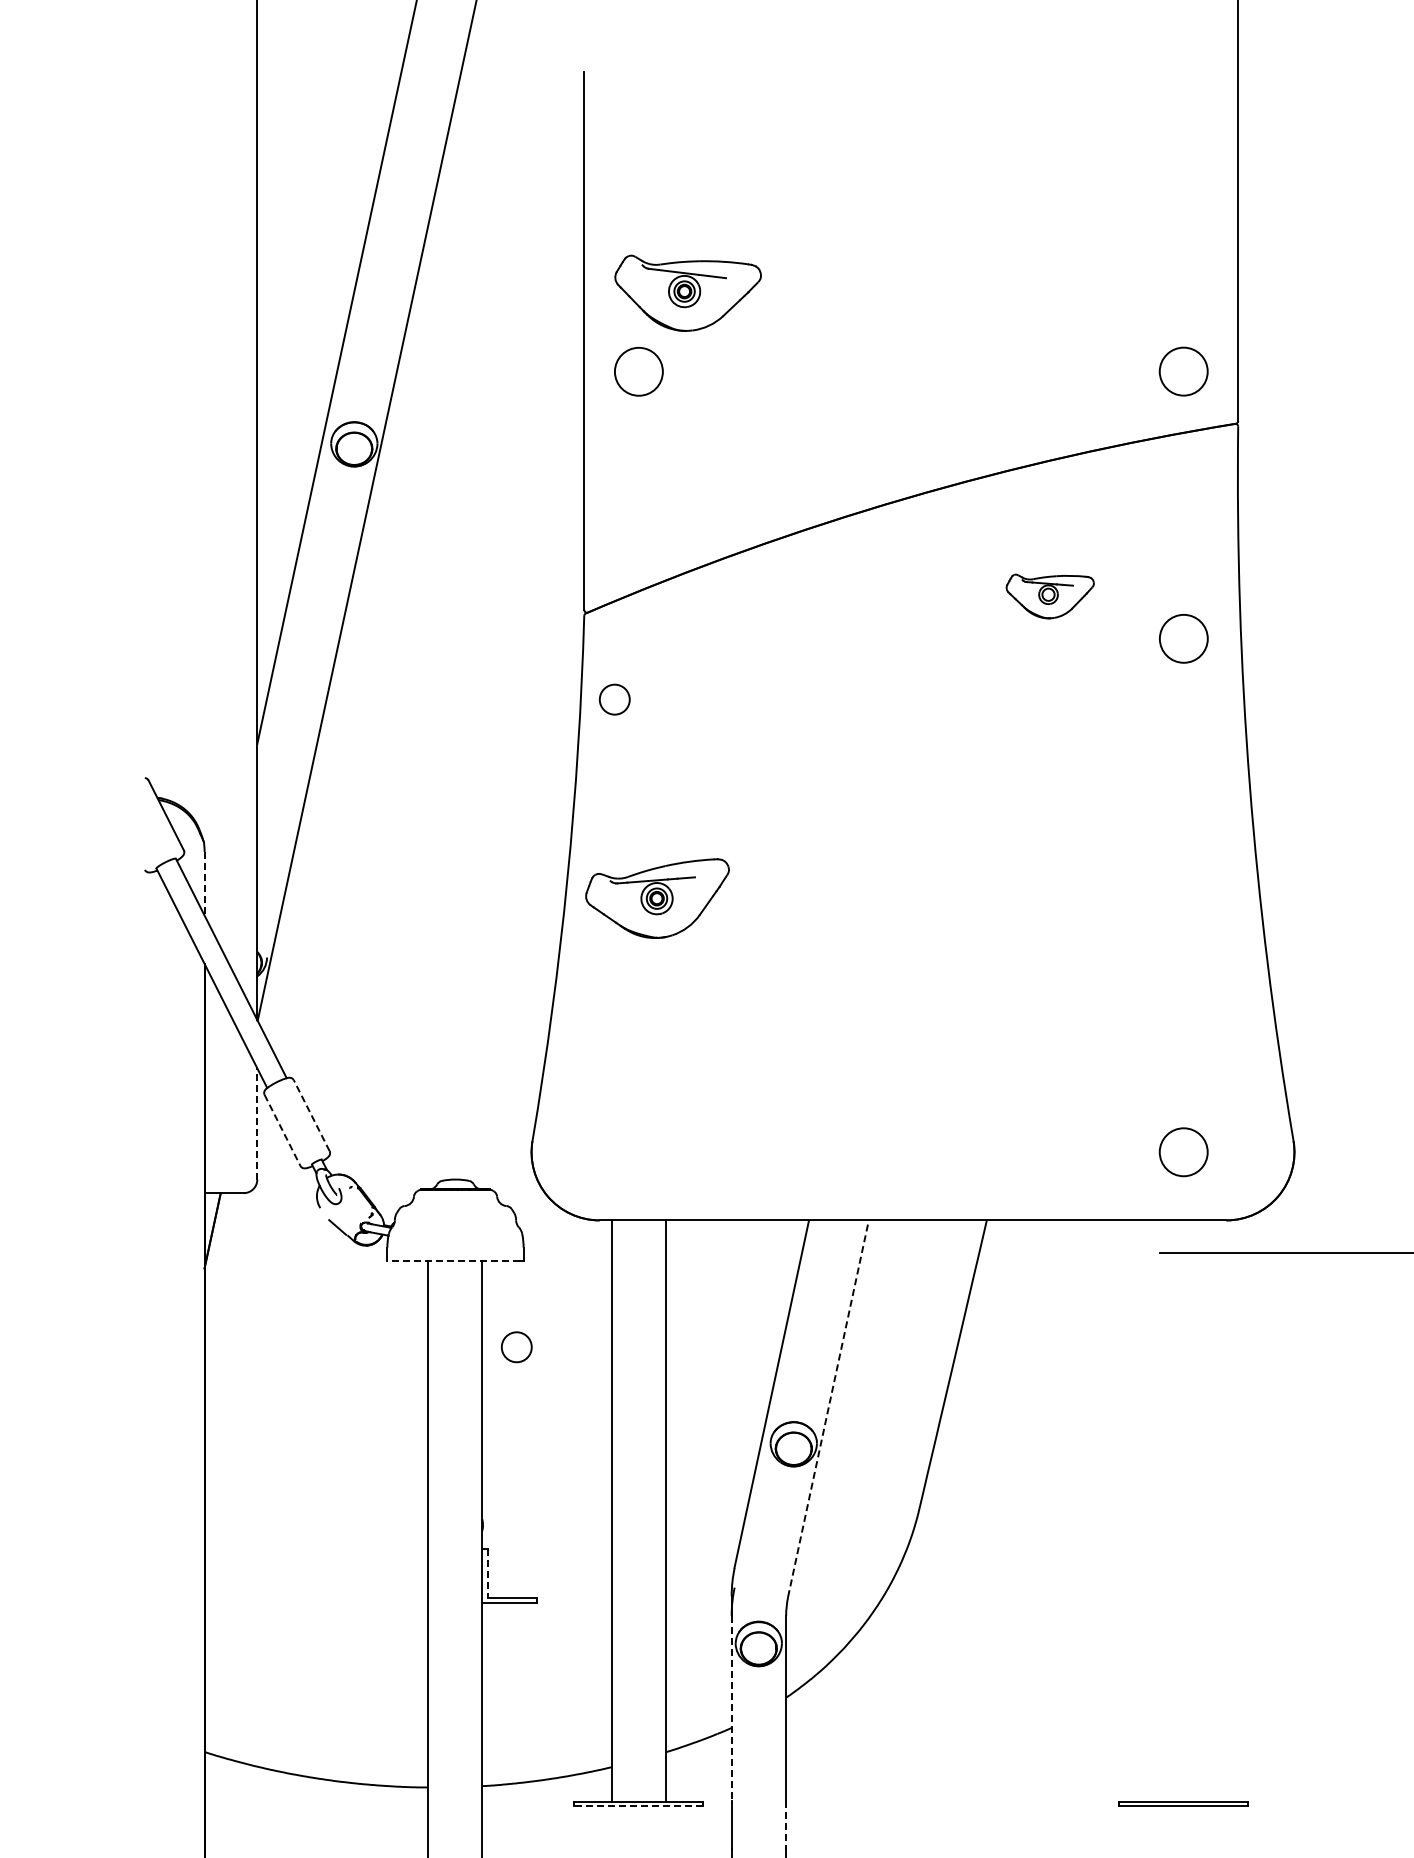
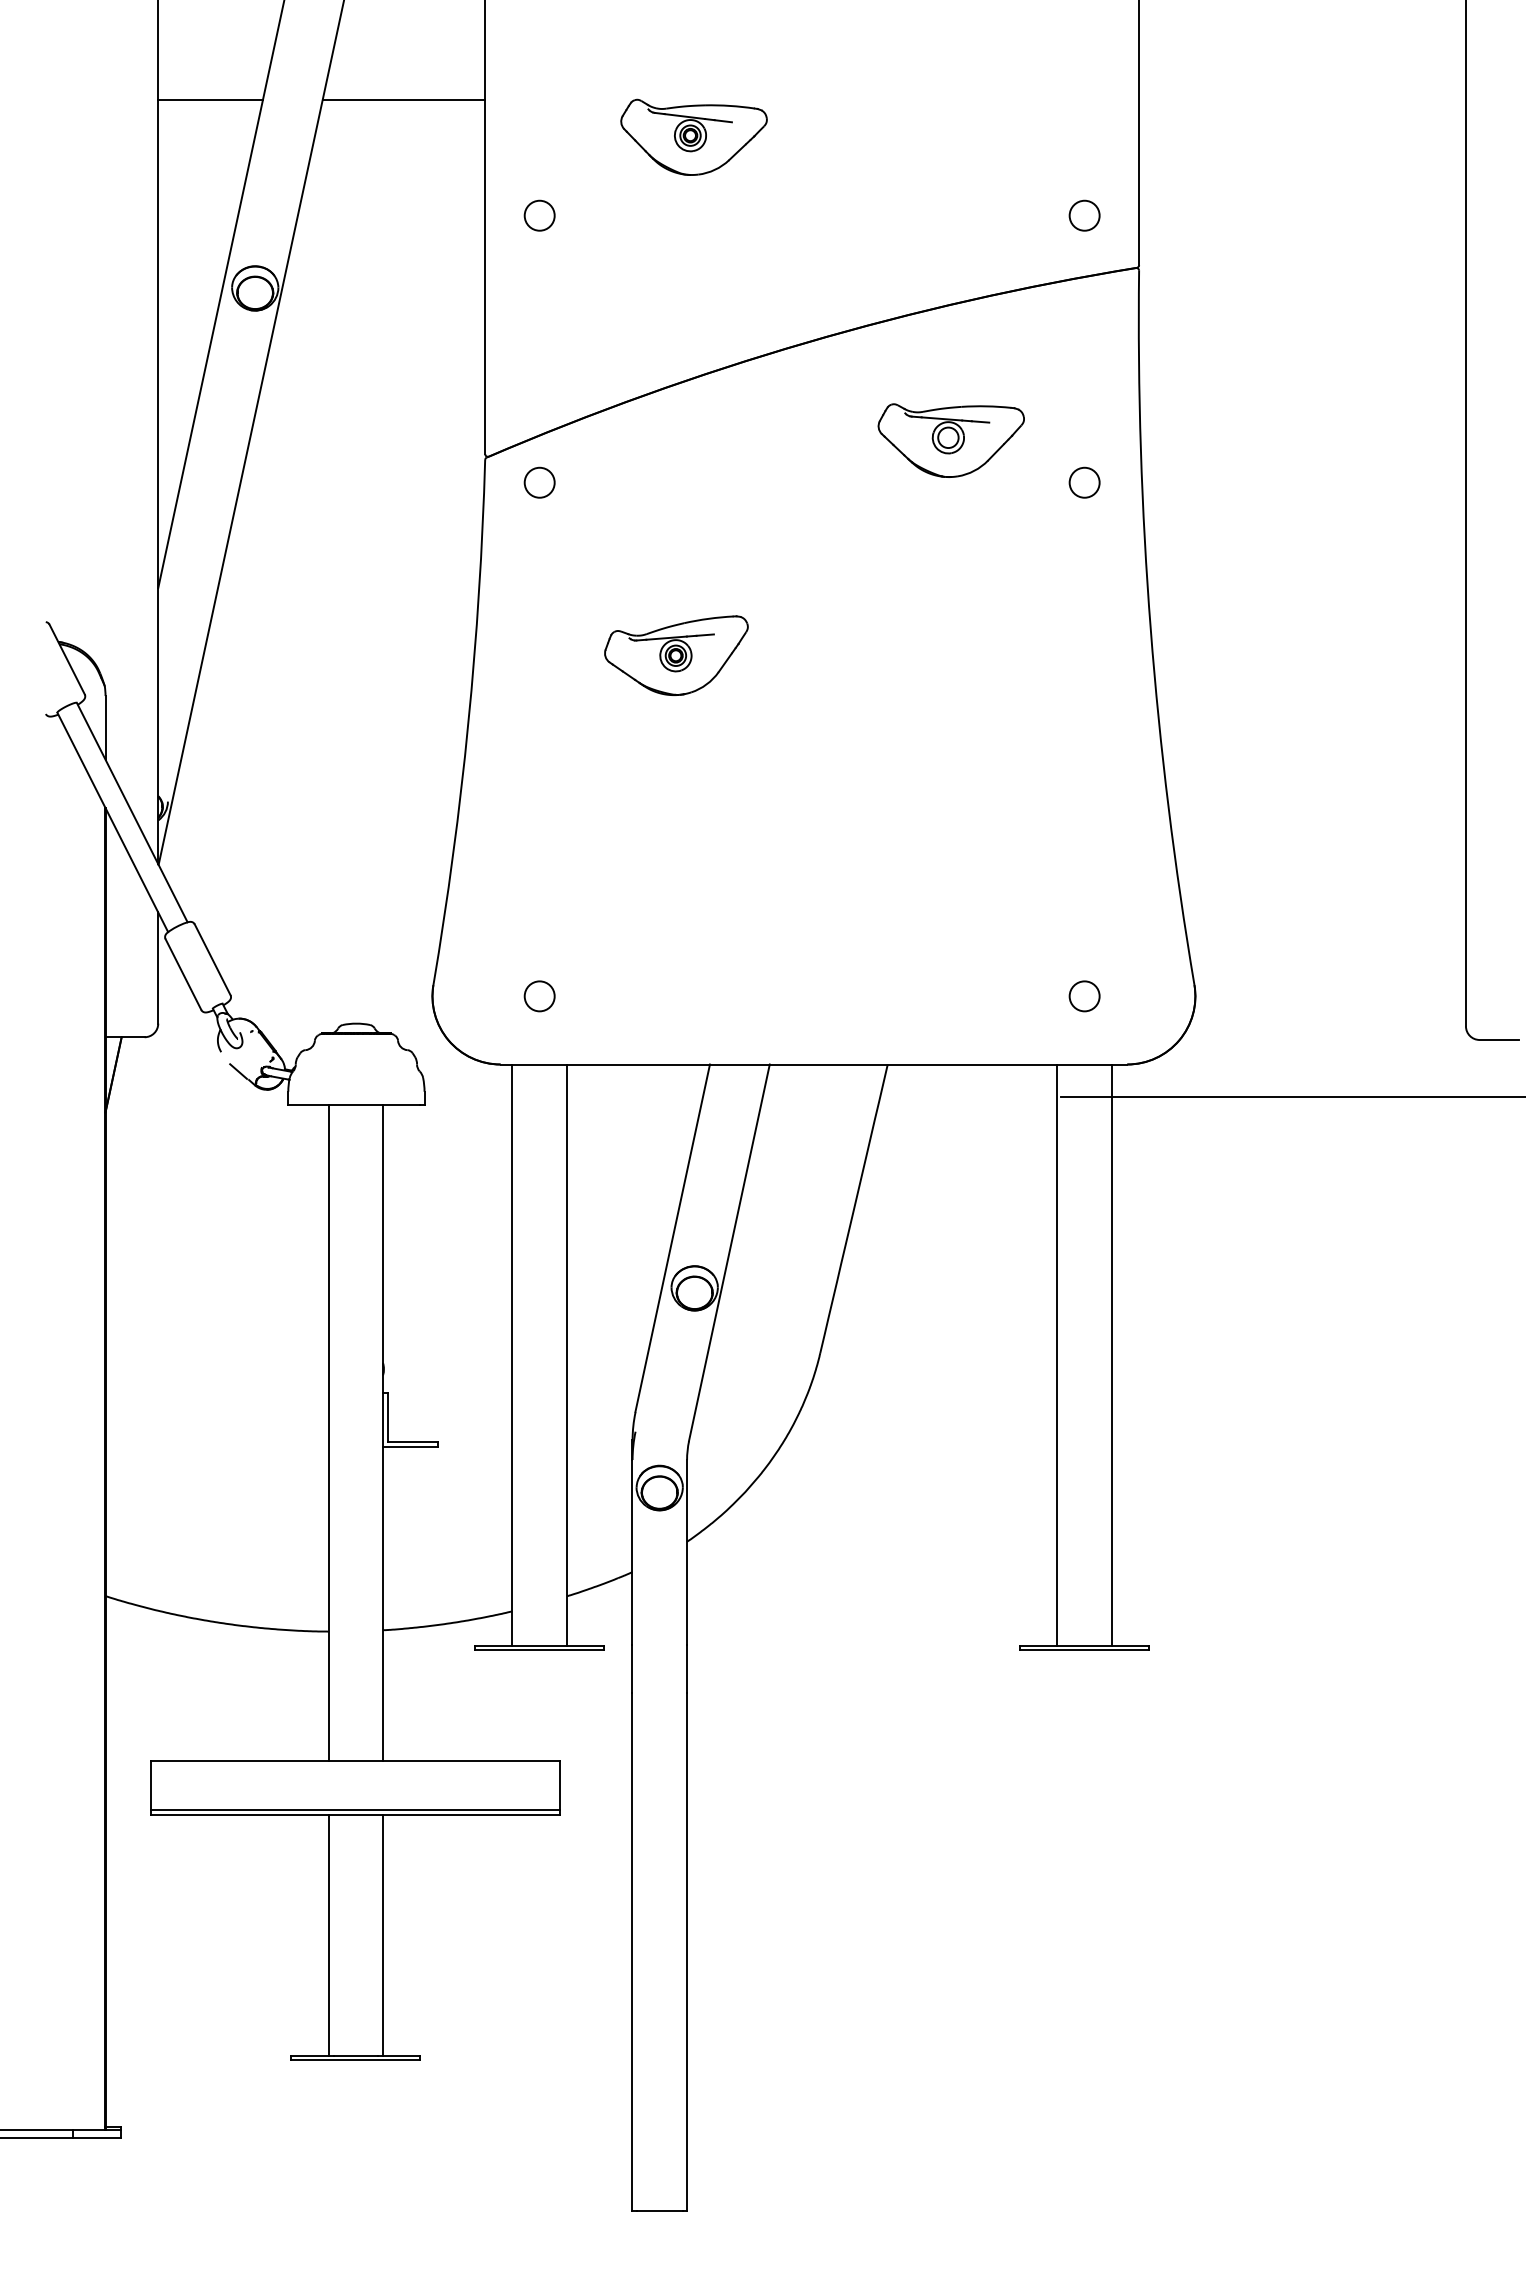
line: (309, 256) -> (210, 100), added
line: (502, 256) -> (403, 100), added
part: (687, 292) -> (693, 136), moved
circle: (638, 371) -> (539, 215), size x0.62
circle: (1183, 371) -> (1084, 215), size x0.62
part: (1049, 596) -> (950, 440), size x1.67
circle: (1183, 638) -> (1084, 482), size x0.62
circle: (614, 699) -> (539, 482), moved
line: (204, 883) -> (105, 727), dashed -> solid
part: (657, 898) -> (676, 655), moved
line: (311, 1115) -> (212, 959), dashed -> solid
line: (257, 1124) -> (158, 968), dashed -> solid
line: (282, 1130) -> (183, 974), dashed -> solid
circle: (1183, 1152) -> (1084, 996), size x0.62
line: (452, 1261) -> (353, 1105), dashed -> solid
circle: (516, 1347) -> (539, 996), moved
line: (828, 1408) -> (729, 1252), dashed -> solid
line: (1156, 1511) -> (1057, 1355), added
line: (1210, 1511) -> (1111, 1355), added
line: (487, 1573) -> (388, 1417), dashed -> solid
line: (731, 1708) -> (632, 1552), dashed -> solid
line: (638, 1806) -> (539, 1650), dashed -> solid
line: (785, 1825) -> (686, 1669), dashed -> solid

